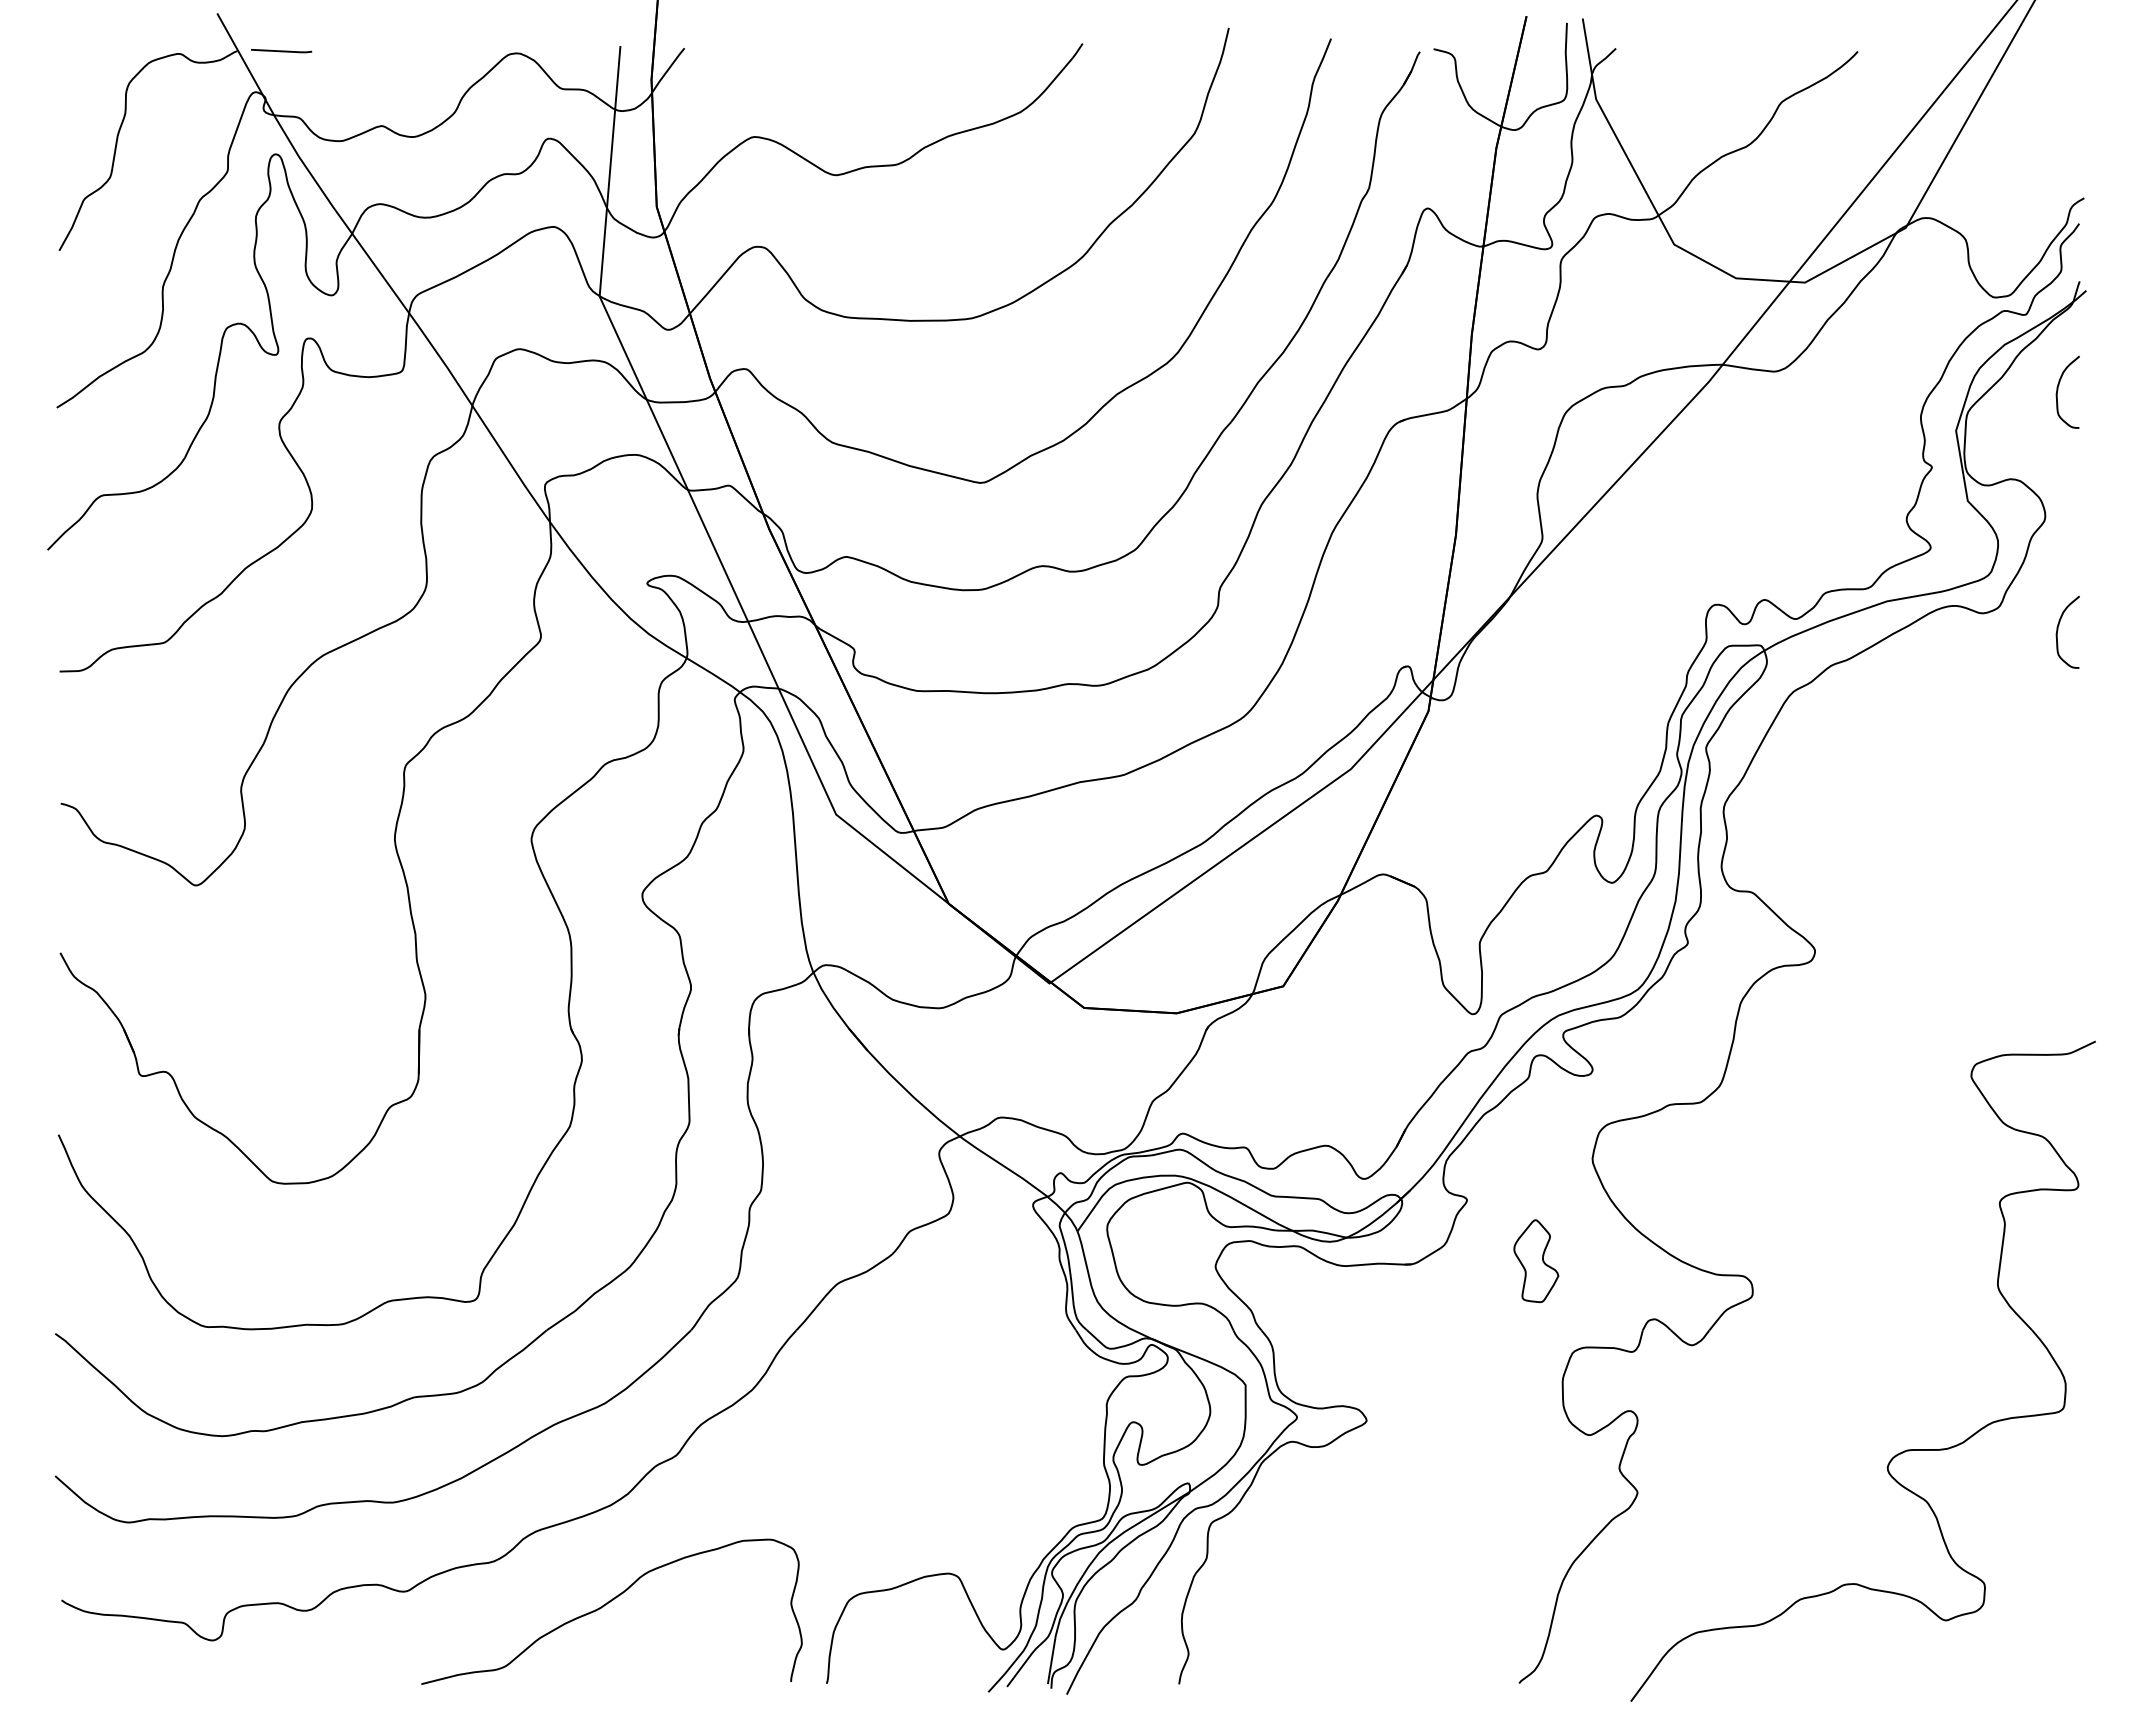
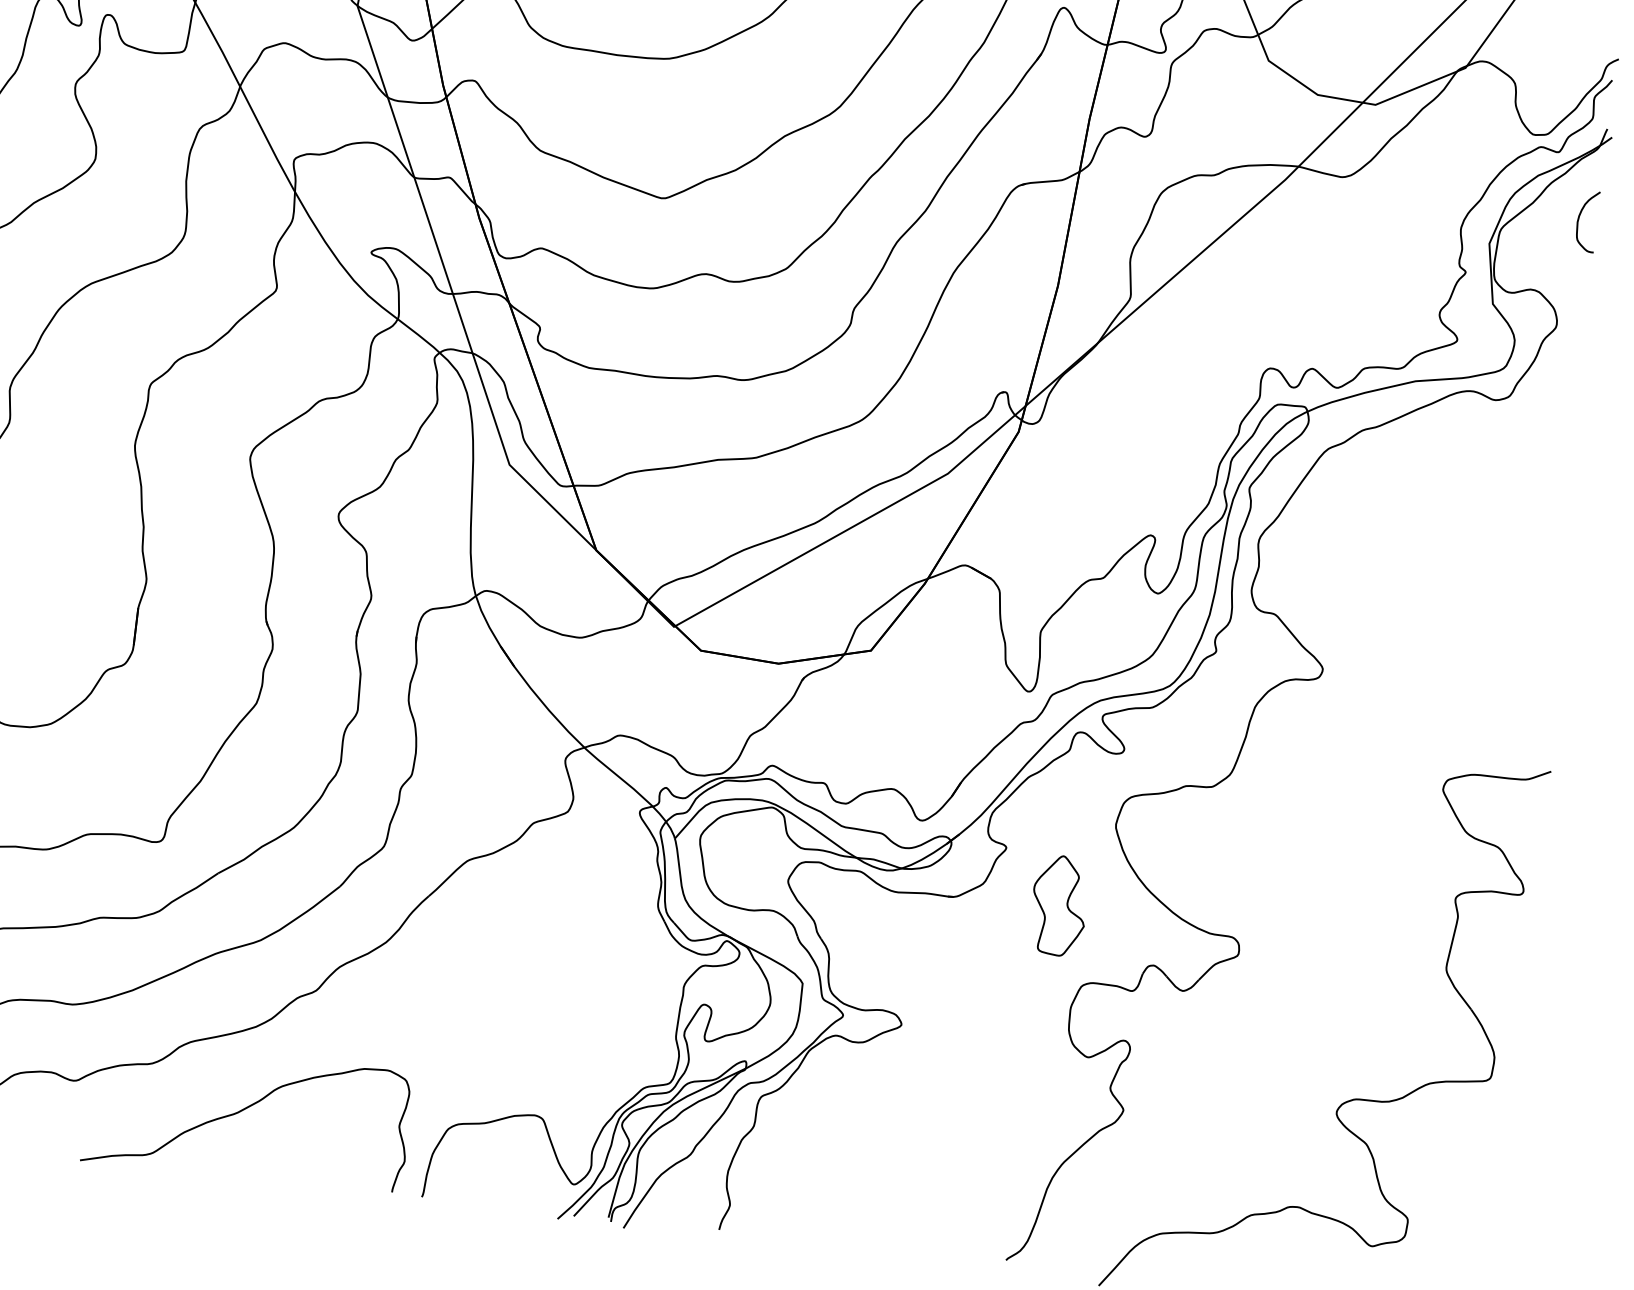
curve: (2058, 630) -> (1557, 421), removed
part: (1536, 1260) -> (1059, 905), size x1.43

